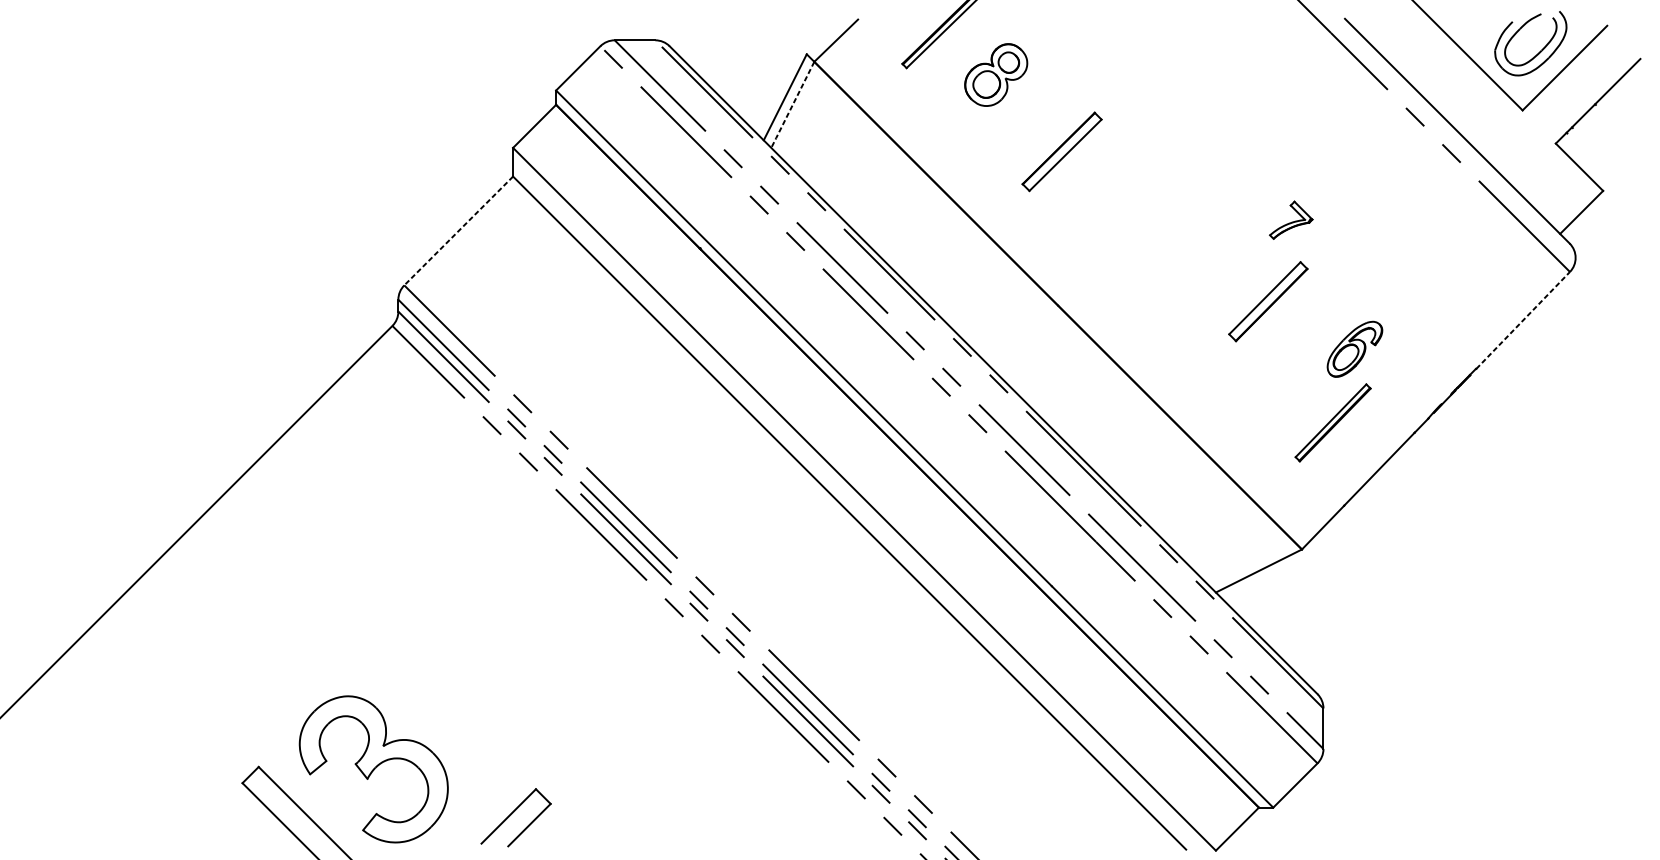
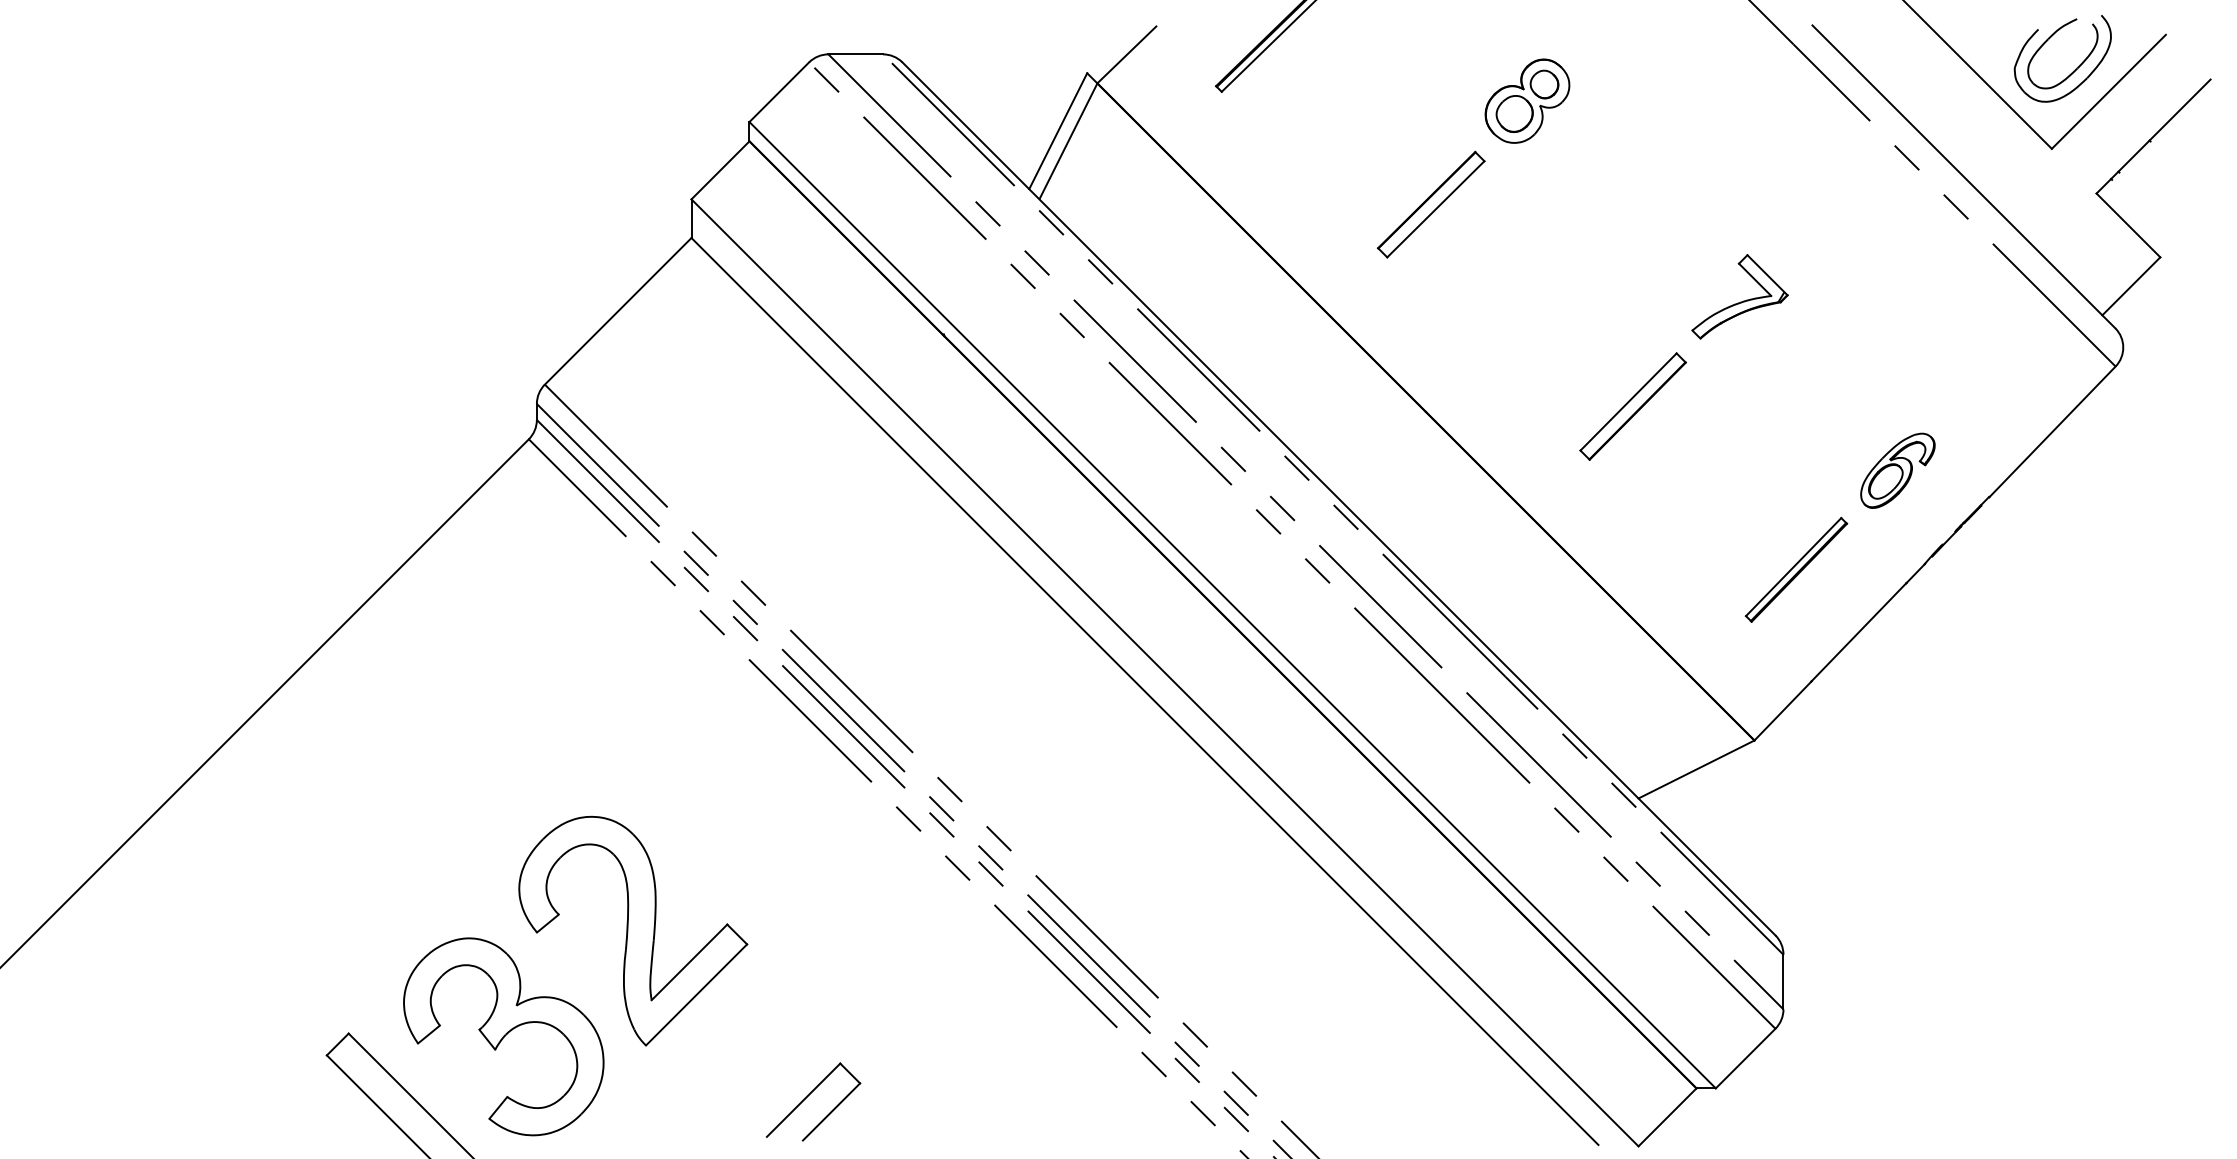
part: (996, 74) -> (1527, 100), moved
line: (792, 104) -> (1068, 141), dashed -> solid
part: (1290, 219) -> (1739, 296), size x1.67
line: (458, 231) -> (618, 311), dashed -> solid
part: (1267, 301) -> (1632, 406), moved
line: (1523, 320) -> (2052, 431), dashed -> solid
part: (1354, 349) -> (1897, 470), moved
part: (470, 690) -> (633, 930), added
part: (512, 813) -> (808, 1096), moved

